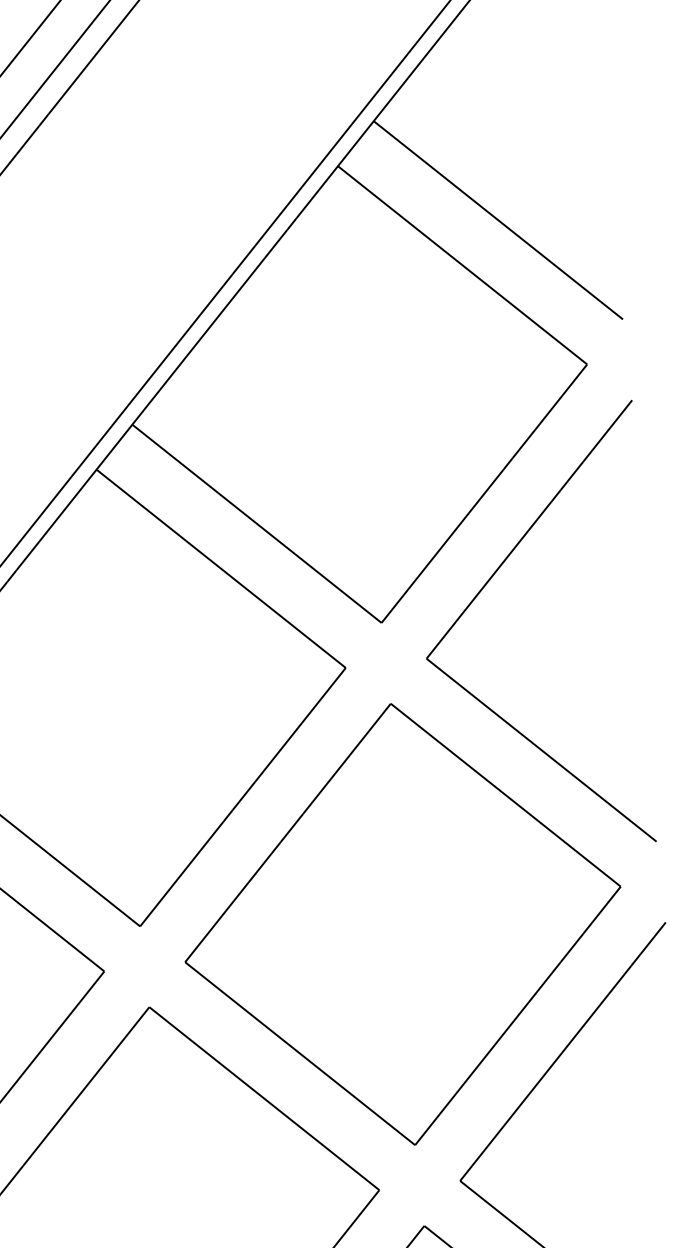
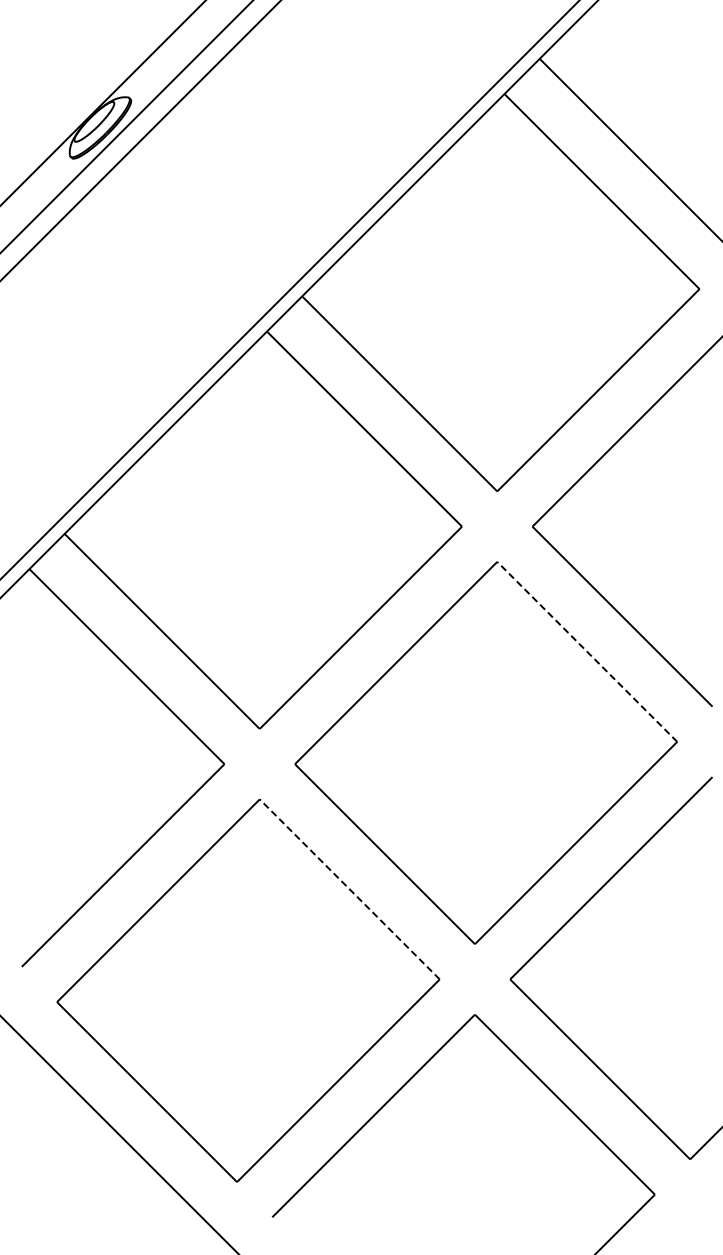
line: (504, 794) -> (586, 651), solid -> dashed
line: (264, 1098) -> (349, 889), solid -> dashed

